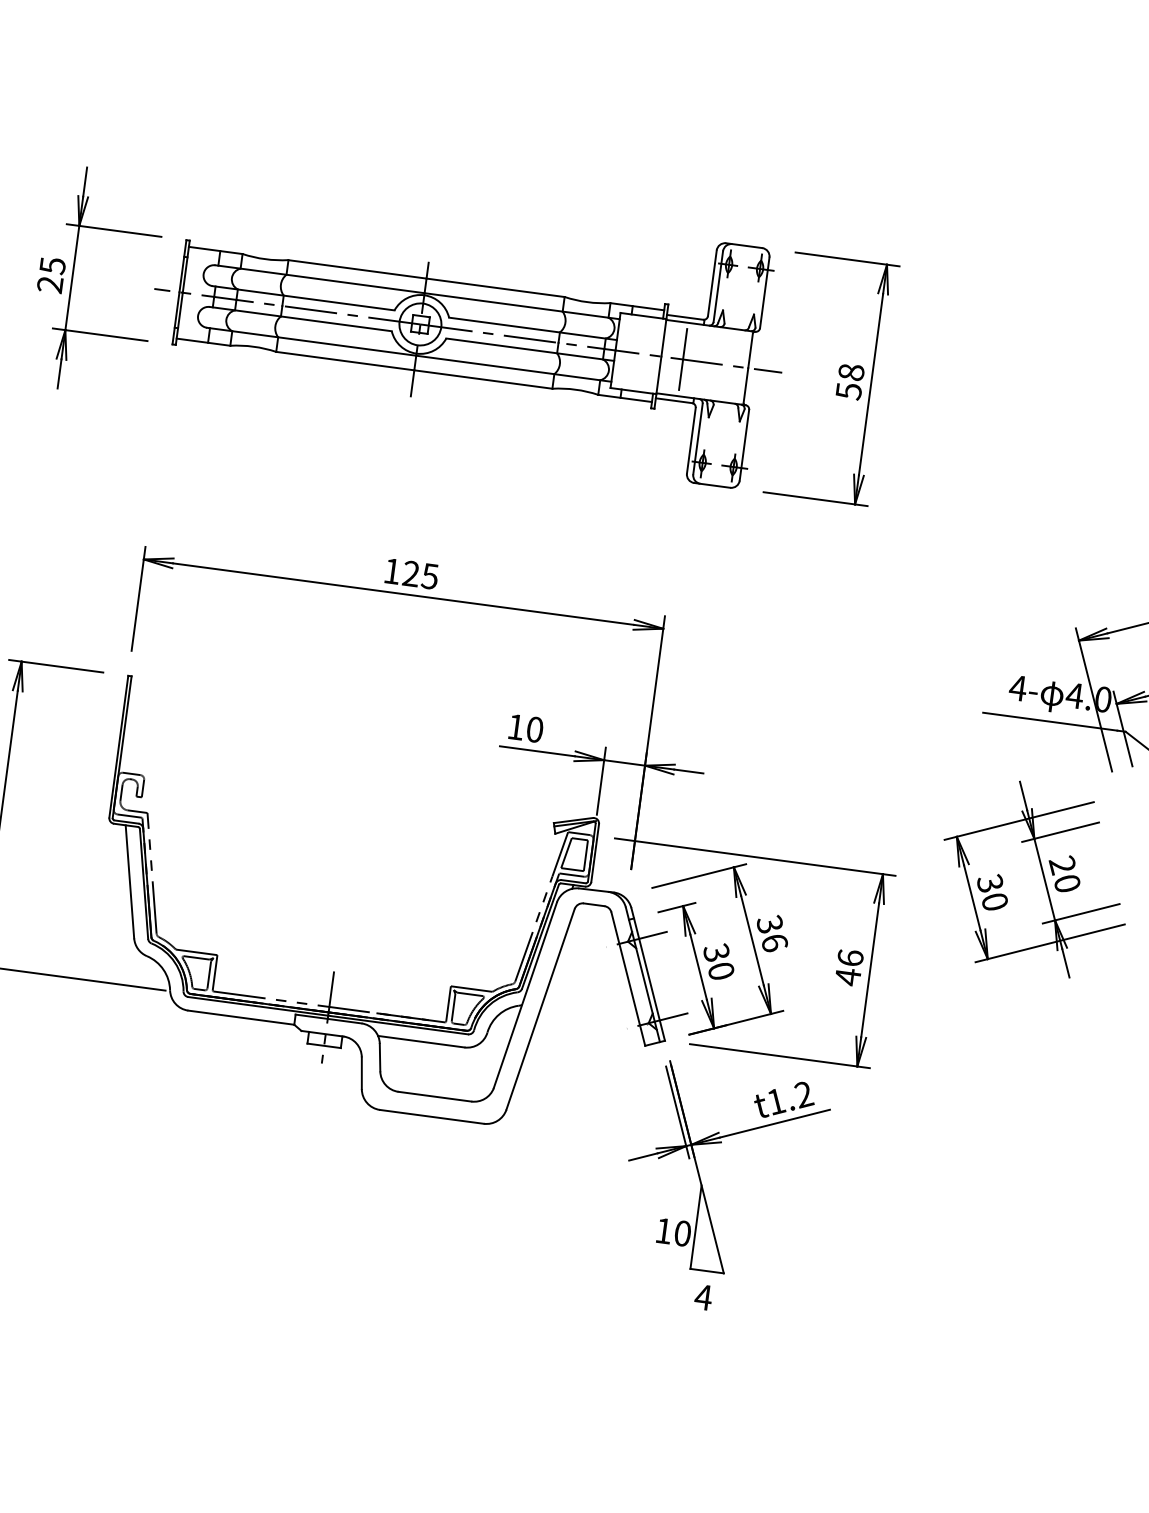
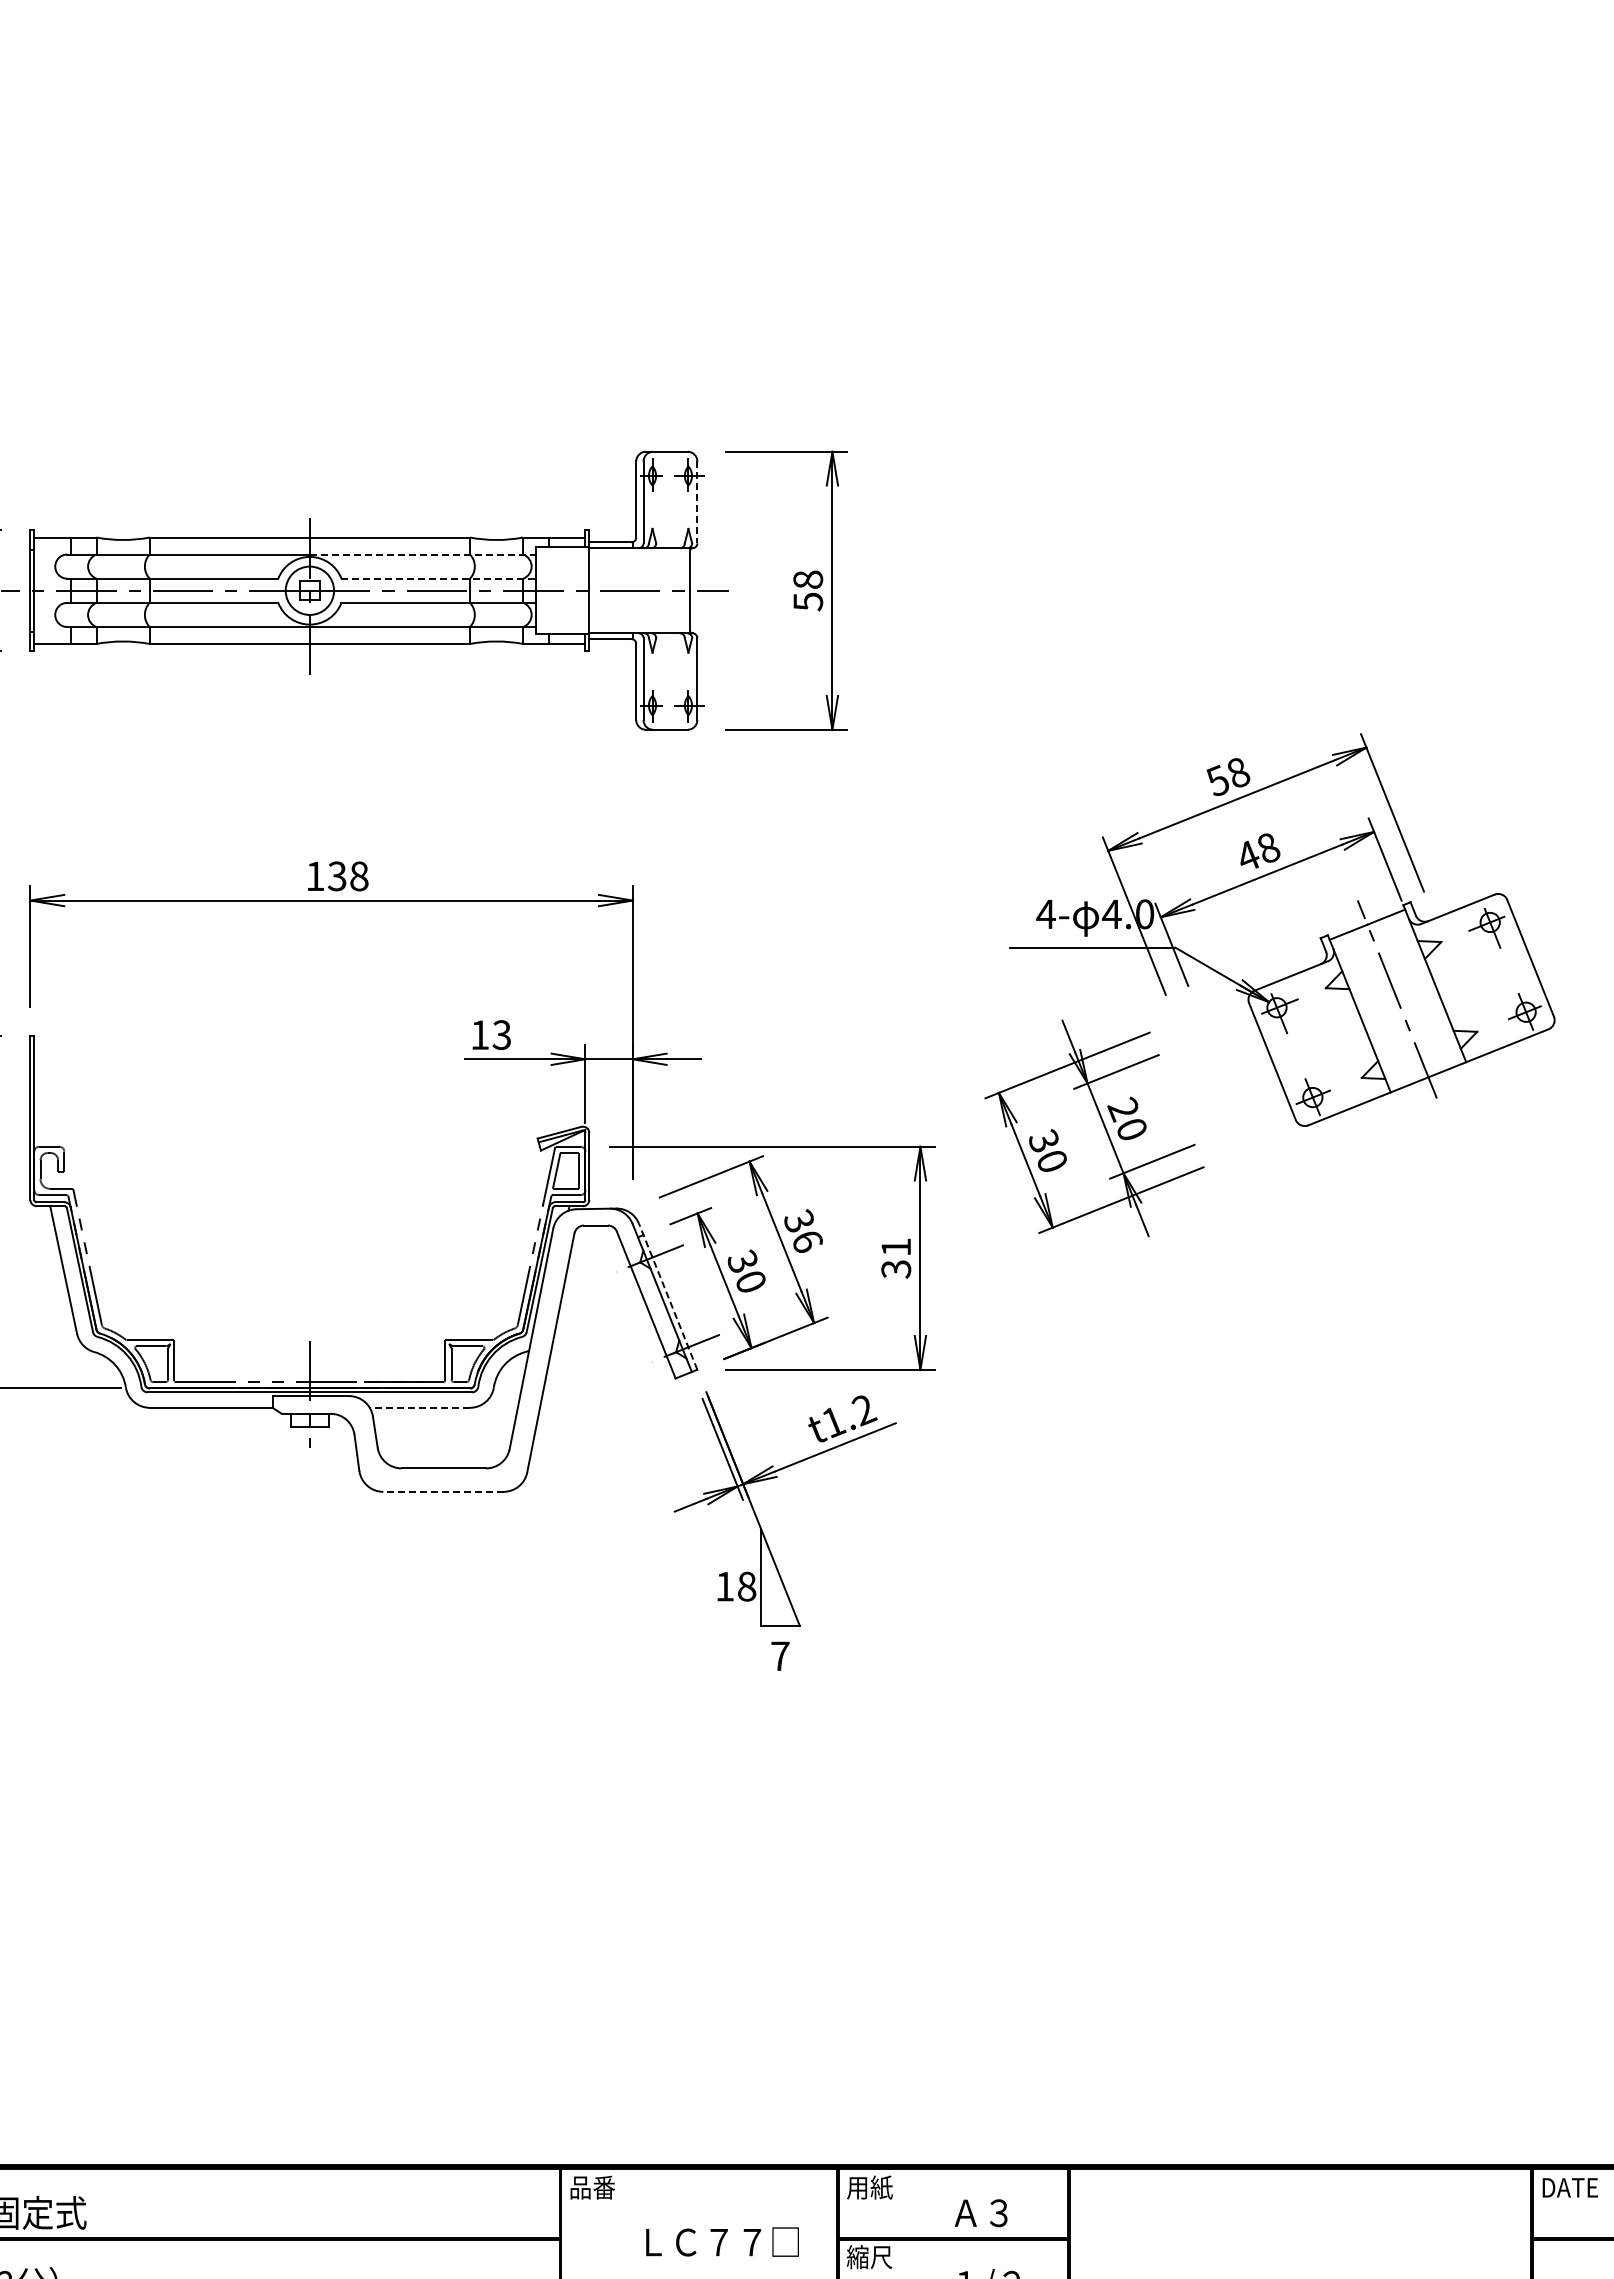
line: (764, 292) -> (697, 502), solid -> dashed
line: (522, 306) -> (423, 554), solid -> dashed
line: (533, 328) -> (439, 578), solid -> dashed
line: (683, 359) -> (614, 590), removed
text: (419, 575) -> (347, 876), 125 -> 138
text: (534, 730) -> (501, 1035), 10 -> 13
text: (849, 967) -> (896, 1258), 46 -> 31
line: (648, 974) -> (668, 1296), solid -> dashed
line: (420, 1041) -> (419, 1407), solid -> dashed
line: (431, 1116) -> (442, 1491), solid -> dashed
text: (683, 1233) -> (747, 1586), 10 -> 18
text: (703, 1296) -> (780, 1655), 4 -> 7

